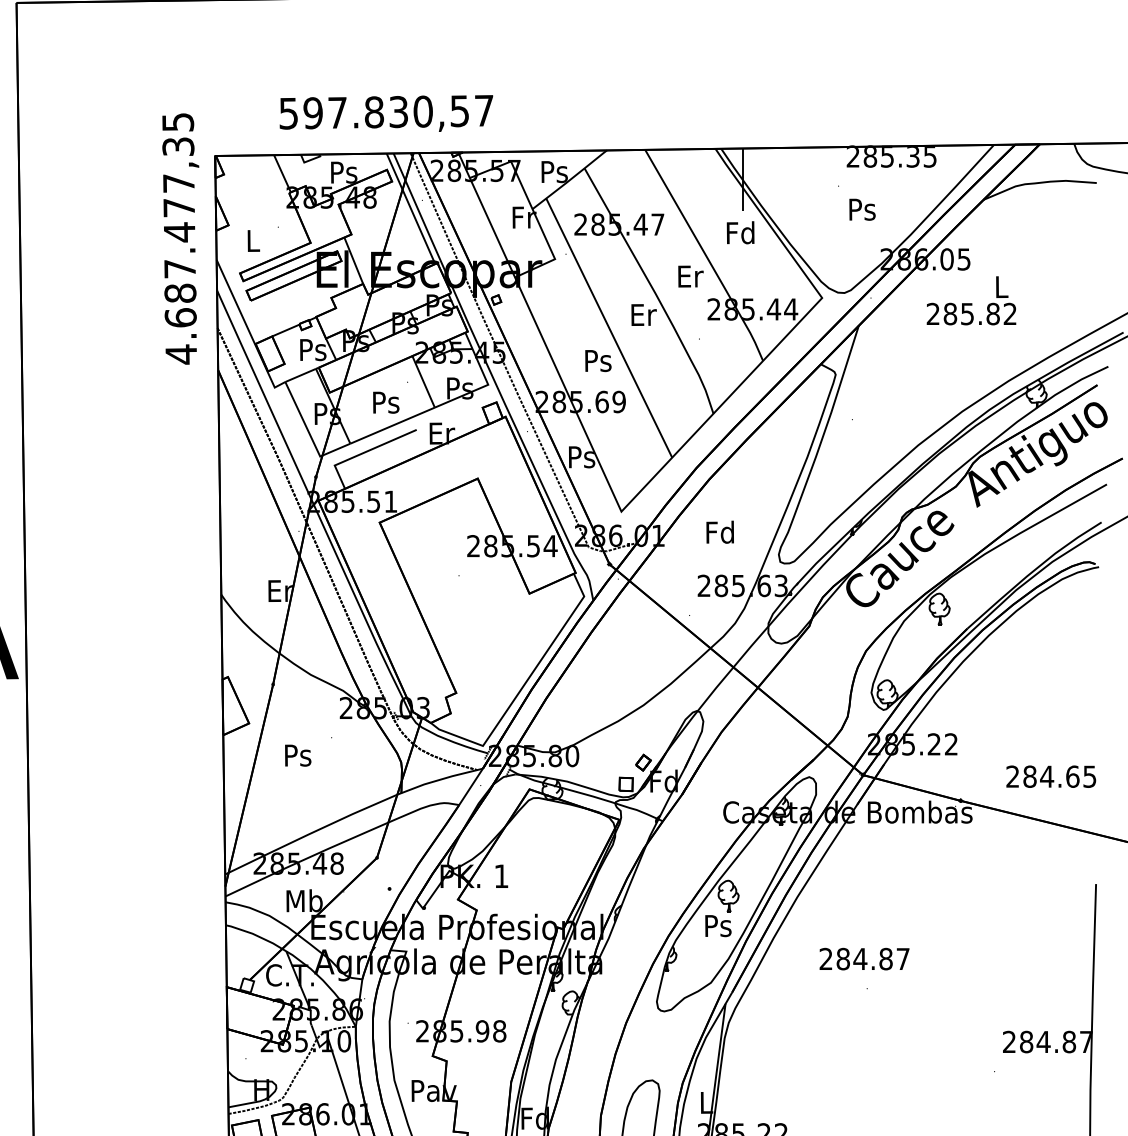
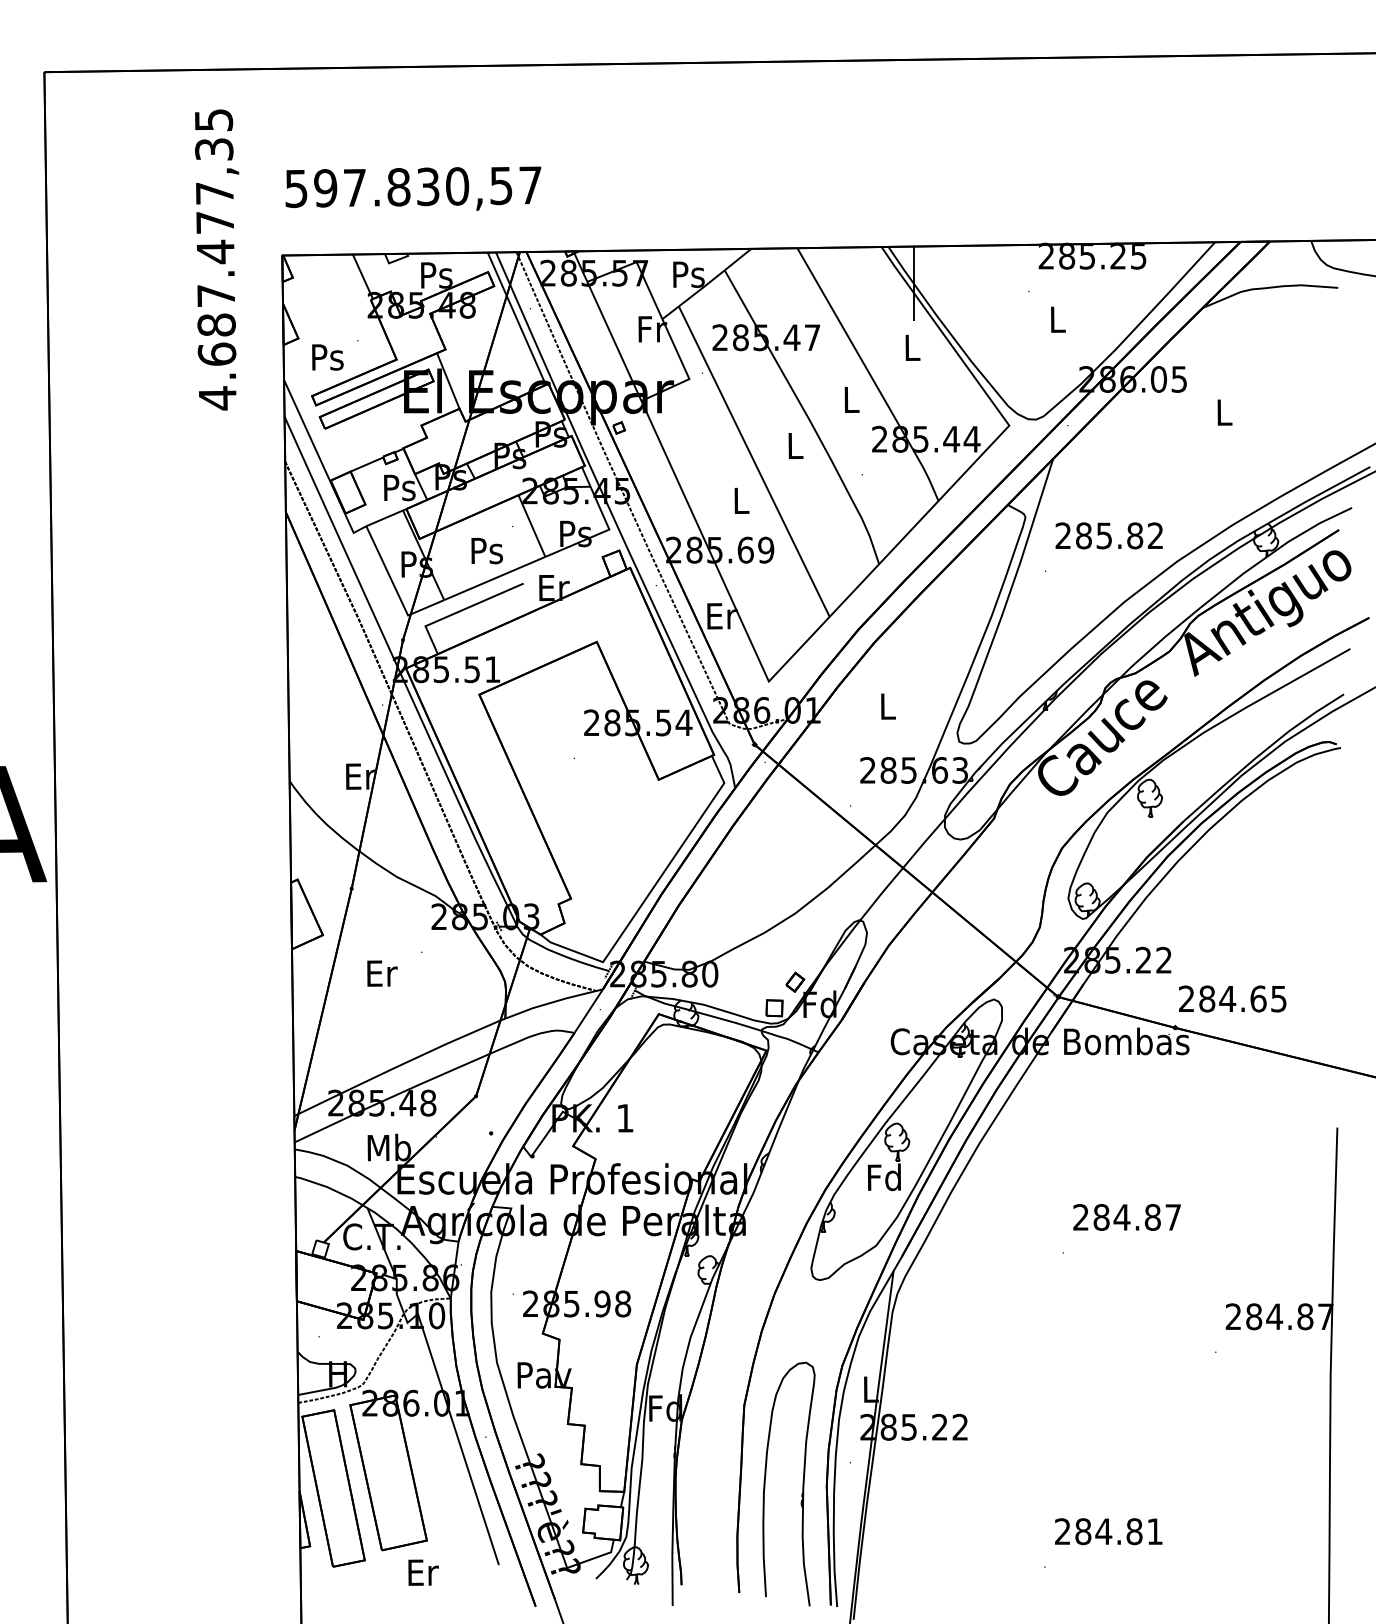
text: (386, 113) -> (413, 188), moved
text: (912, 157) -> (1117, 257), 285.35 -> 285.25
text: (862, 209) -> (1057, 319), Ps -> L
text: (740, 232) -> (911, 347), Fd -> L
text: (181, 238) -> (217, 259), moved
text: (252, 241) -> (327, 357), L -> Ps
text: (691, 276) -> (852, 399), Er -> L
text: (970, 313) -> (1108, 535), moved
text: (643, 315) -> (795, 446), Er -> L
text: (598, 360) -> (741, 500), Ps -> L
text: (581, 457) -> (721, 616), Ps -> Er
text: (719, 531) -> (886, 705), Fd -> L
text: (298, 755) -> (381, 973), Ps -> Er
text: (1051, 776) -> (1232, 998), moved
text: (717, 925) -> (883, 1177), Ps -> Fd
text: (864, 959) -> (1126, 1217), moved

